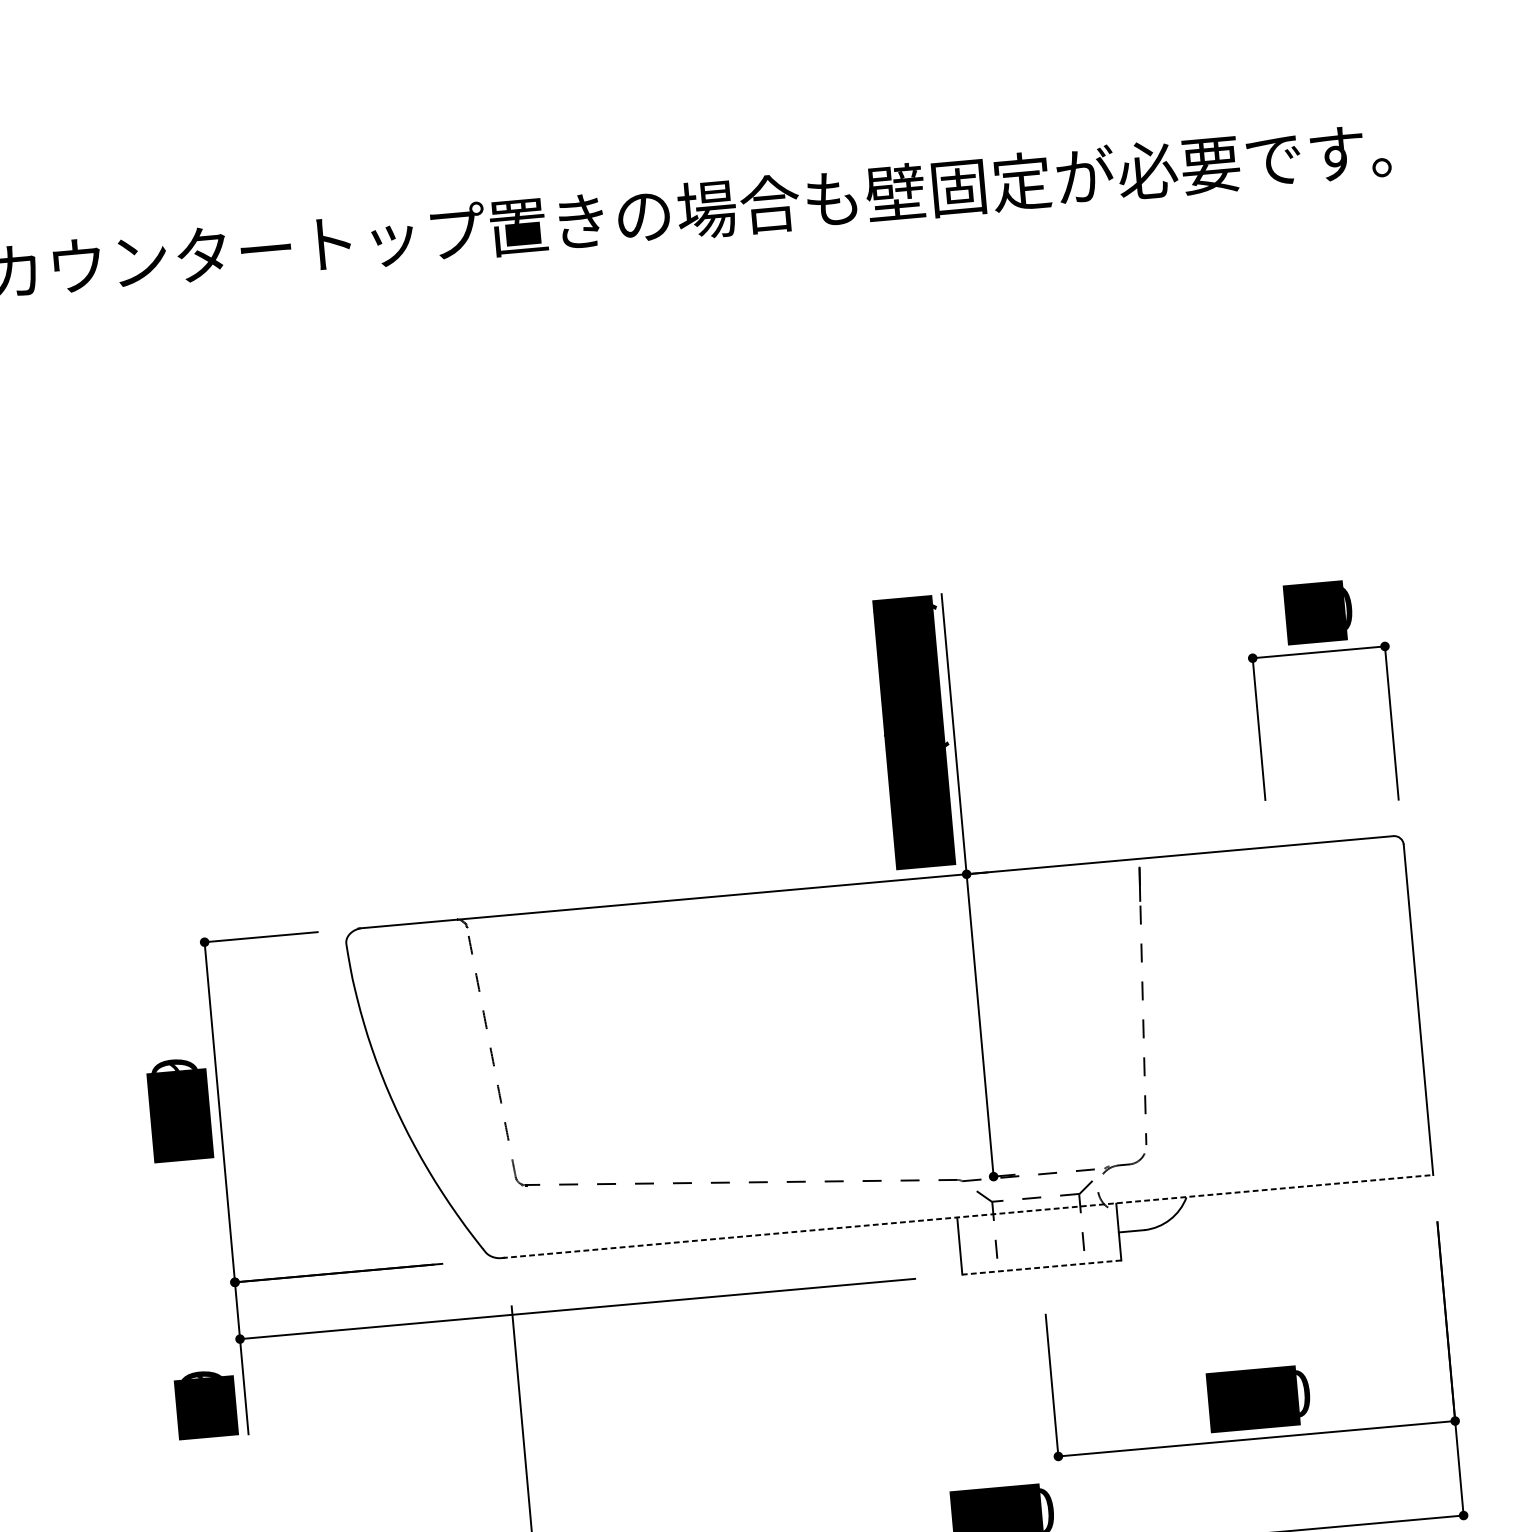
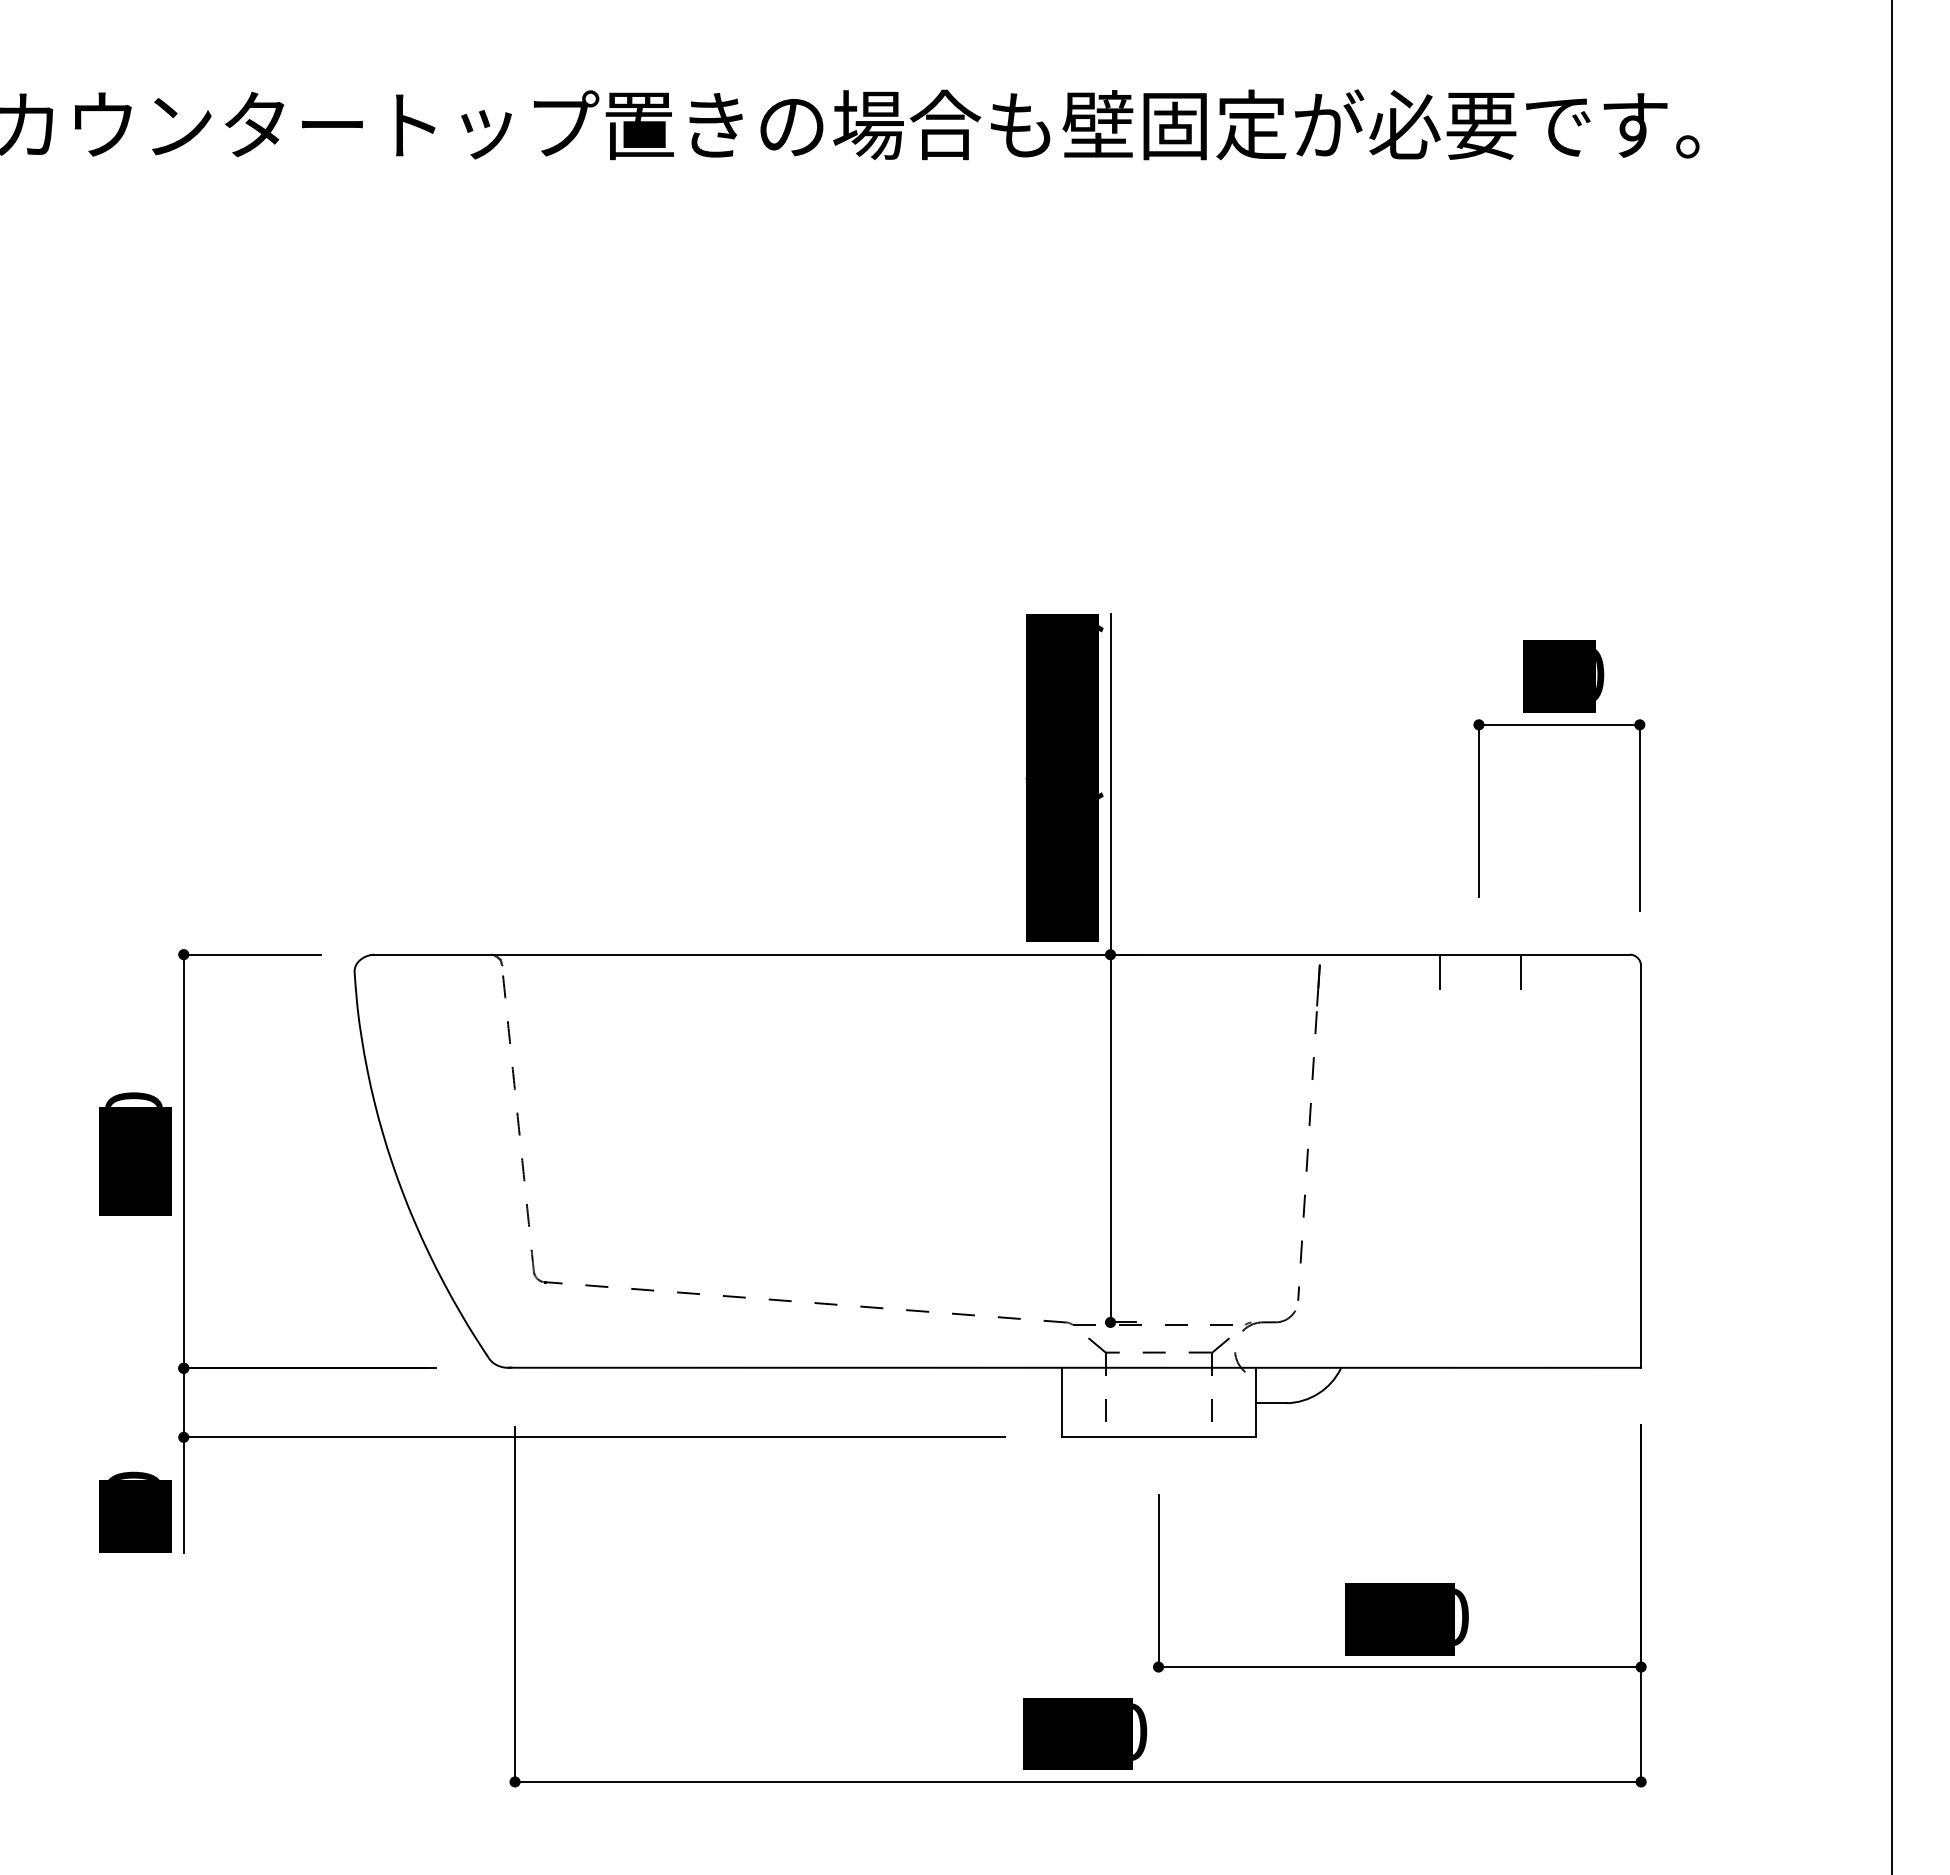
line: (1304, 858) -> (1520, 971), added
line: (1239, 863) -> (1440, 971), added
text: (173, 1065) -> (133, 1099), 189 -> 180
line: (968, 1216) -> (1075, 1367), dashed -> solid
line: (1041, 1267) -> (1158, 1437), dashed -> solid
text: (201, 1374) -> (133, 1475), 39 -> 30

